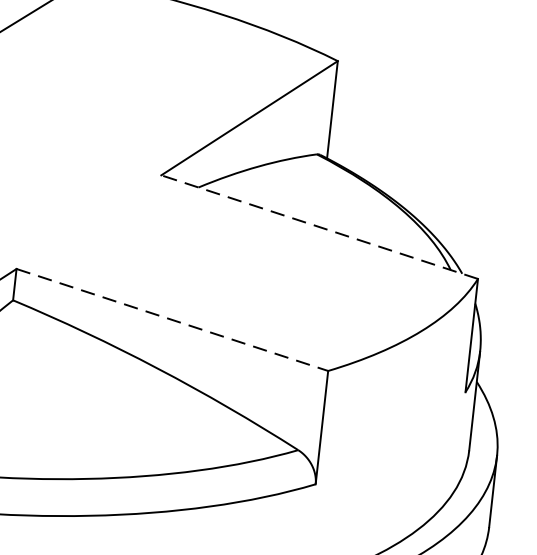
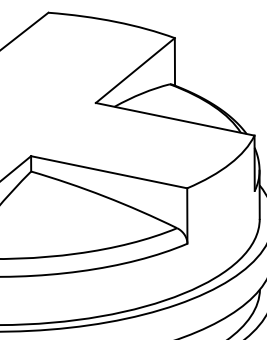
line: (320, 227) -> (175, 119), dashed -> solid
line: (172, 320) -> (109, 172), dashed -> solid

